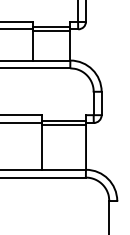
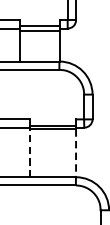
line: (42, 147) -> (29, 153), solid -> dashed
line: (86, 147) -> (76, 153), solid -> dashed

